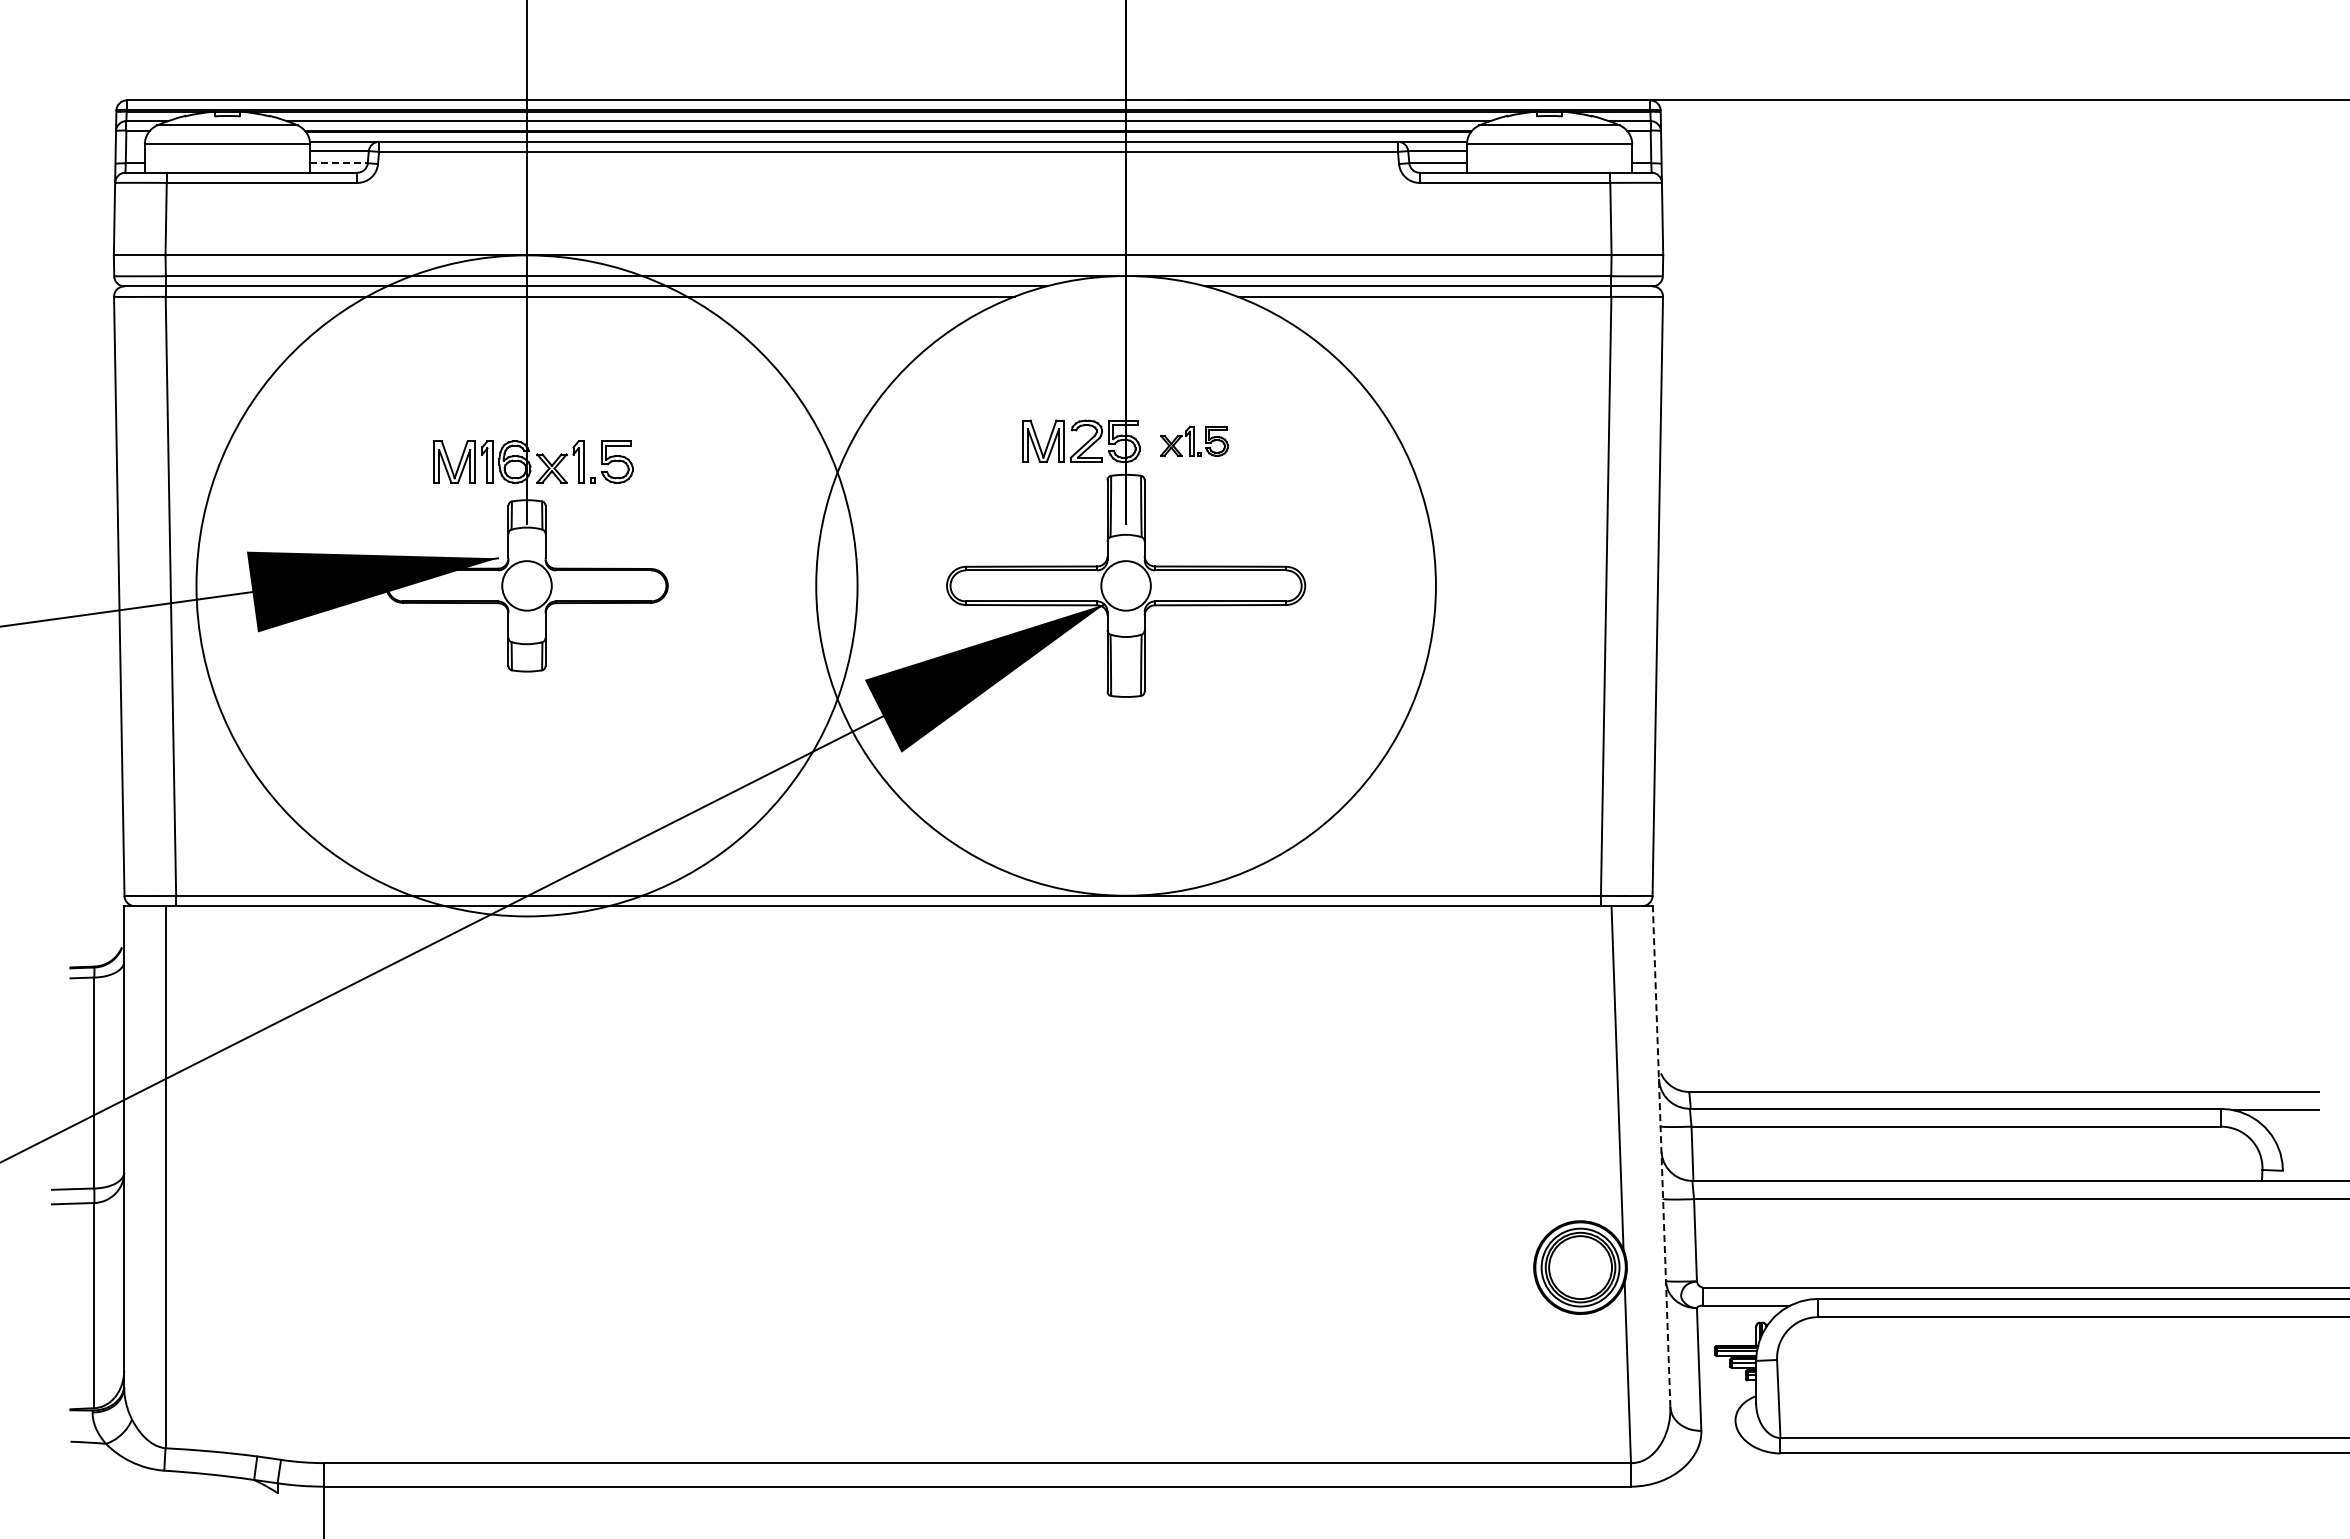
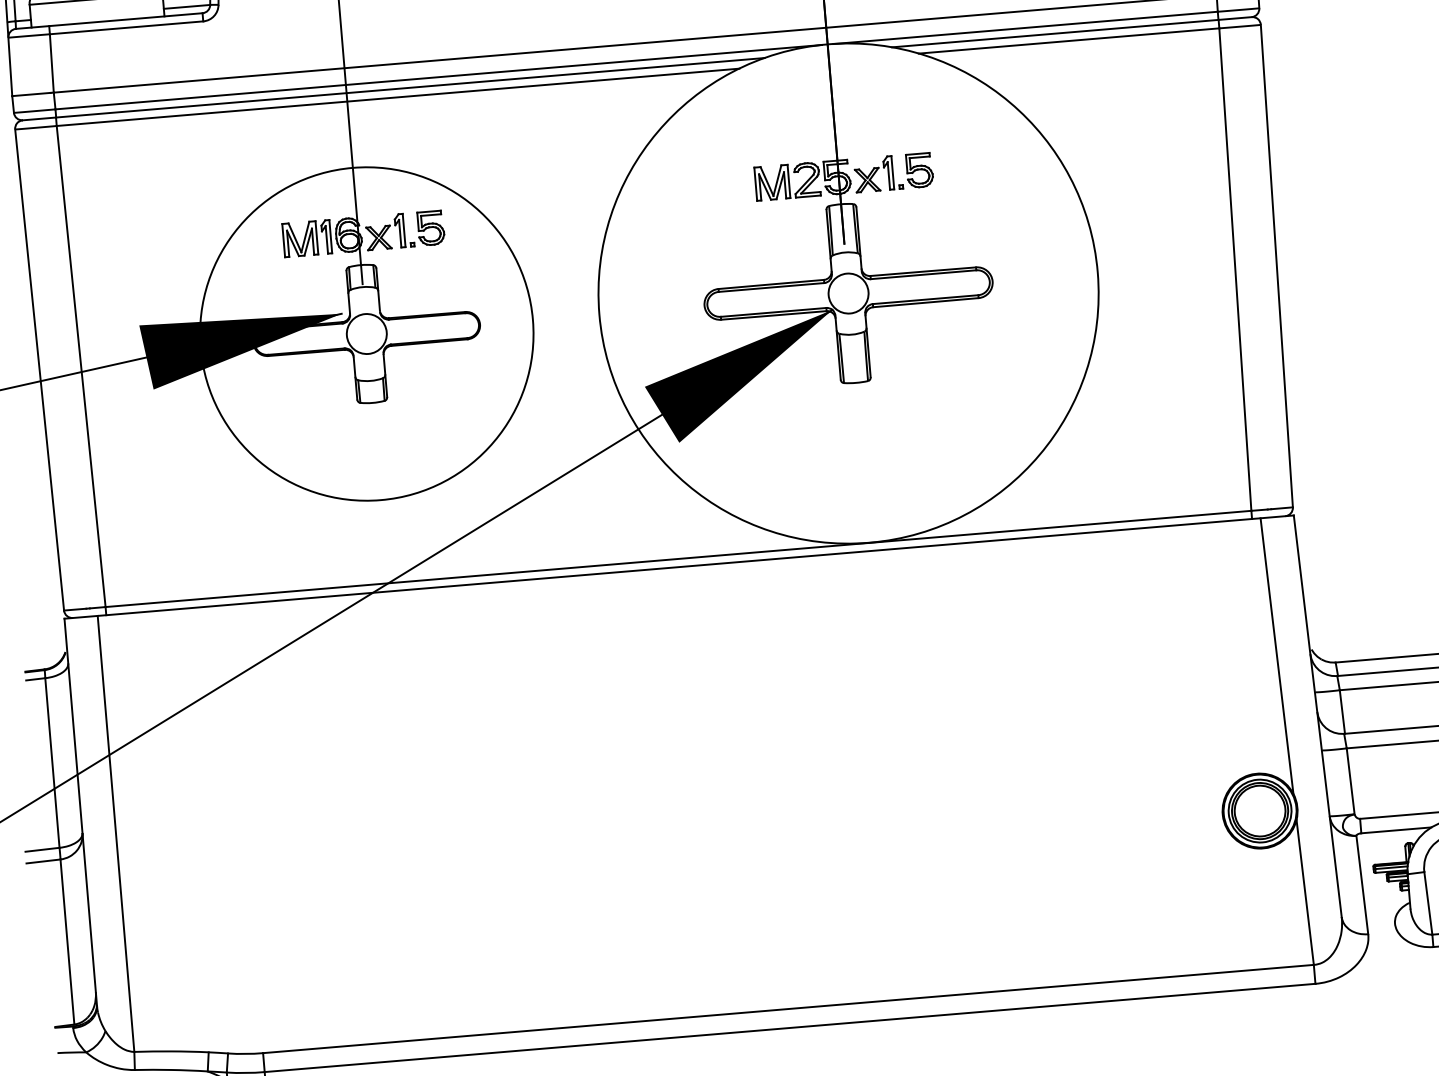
line: (338, 163) -> (186, 7), dashed -> solid
part: (1194, 440) -> (893, 172), size x1.43
circle: (526, 585) -> (366, 333), size x0.62
line: (1661, 1156) -> (1317, 716), dashed -> solid

